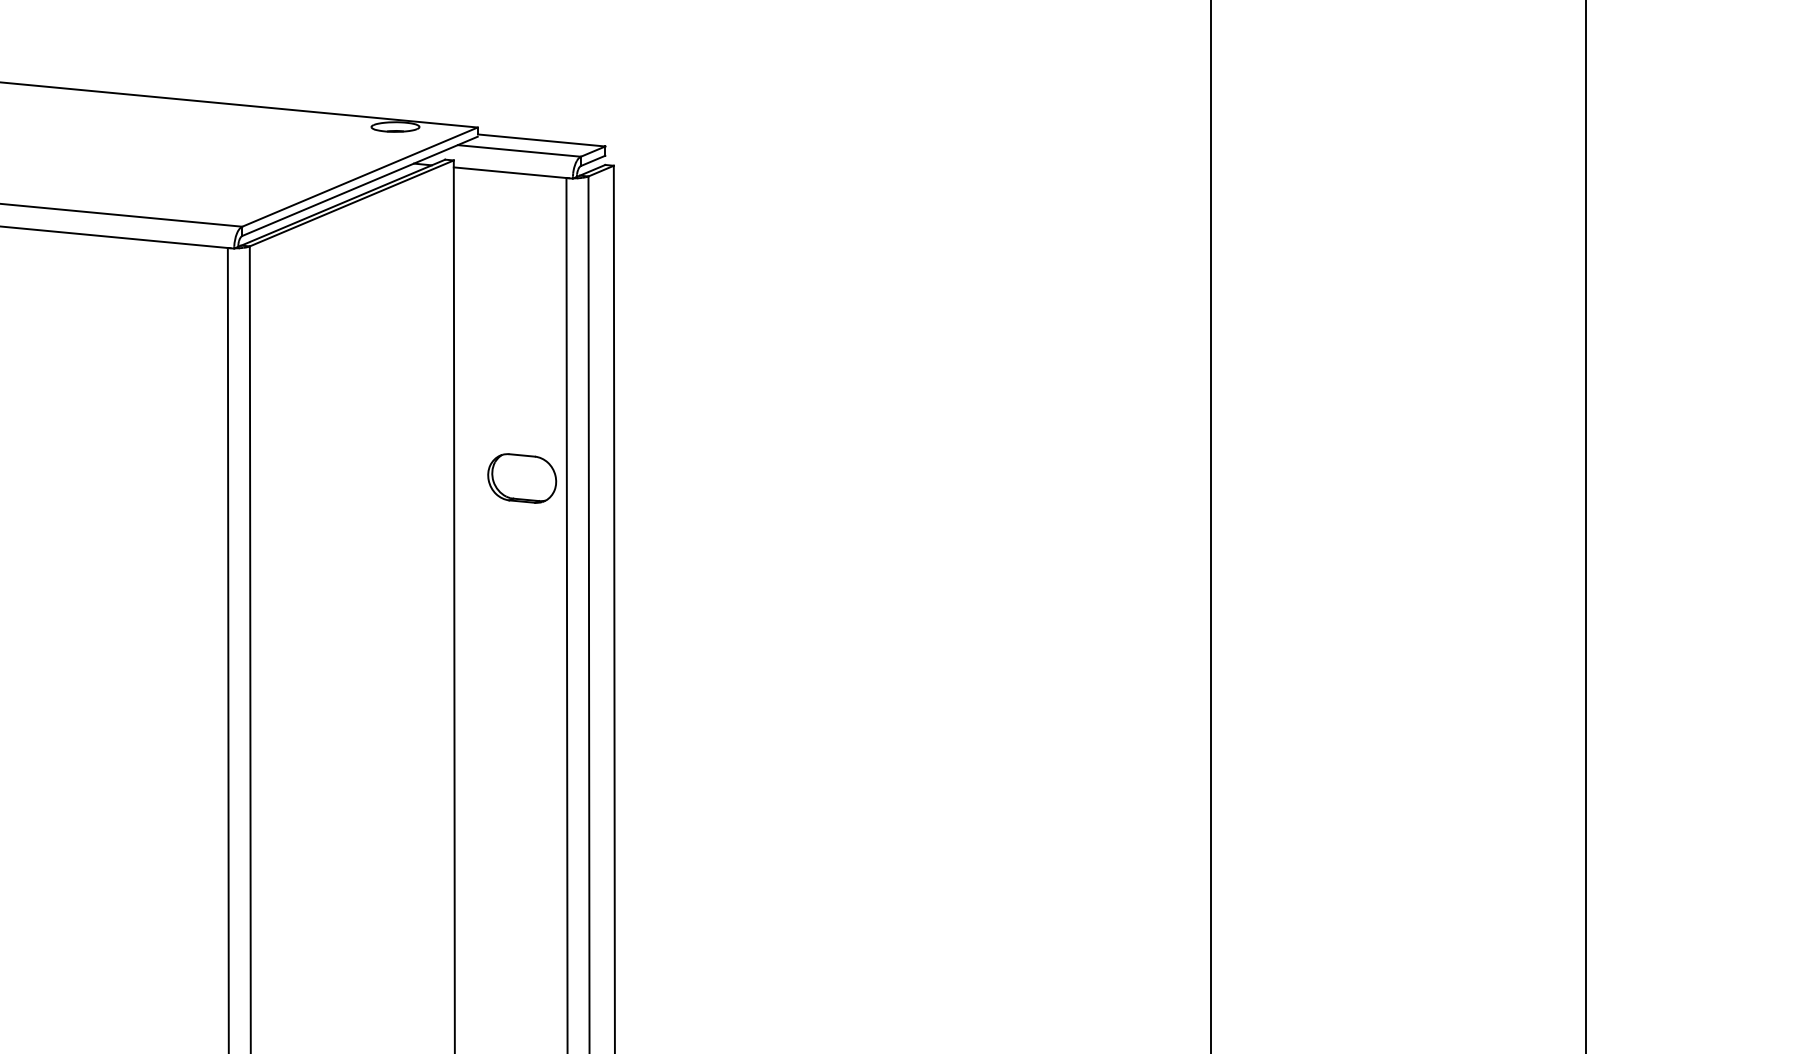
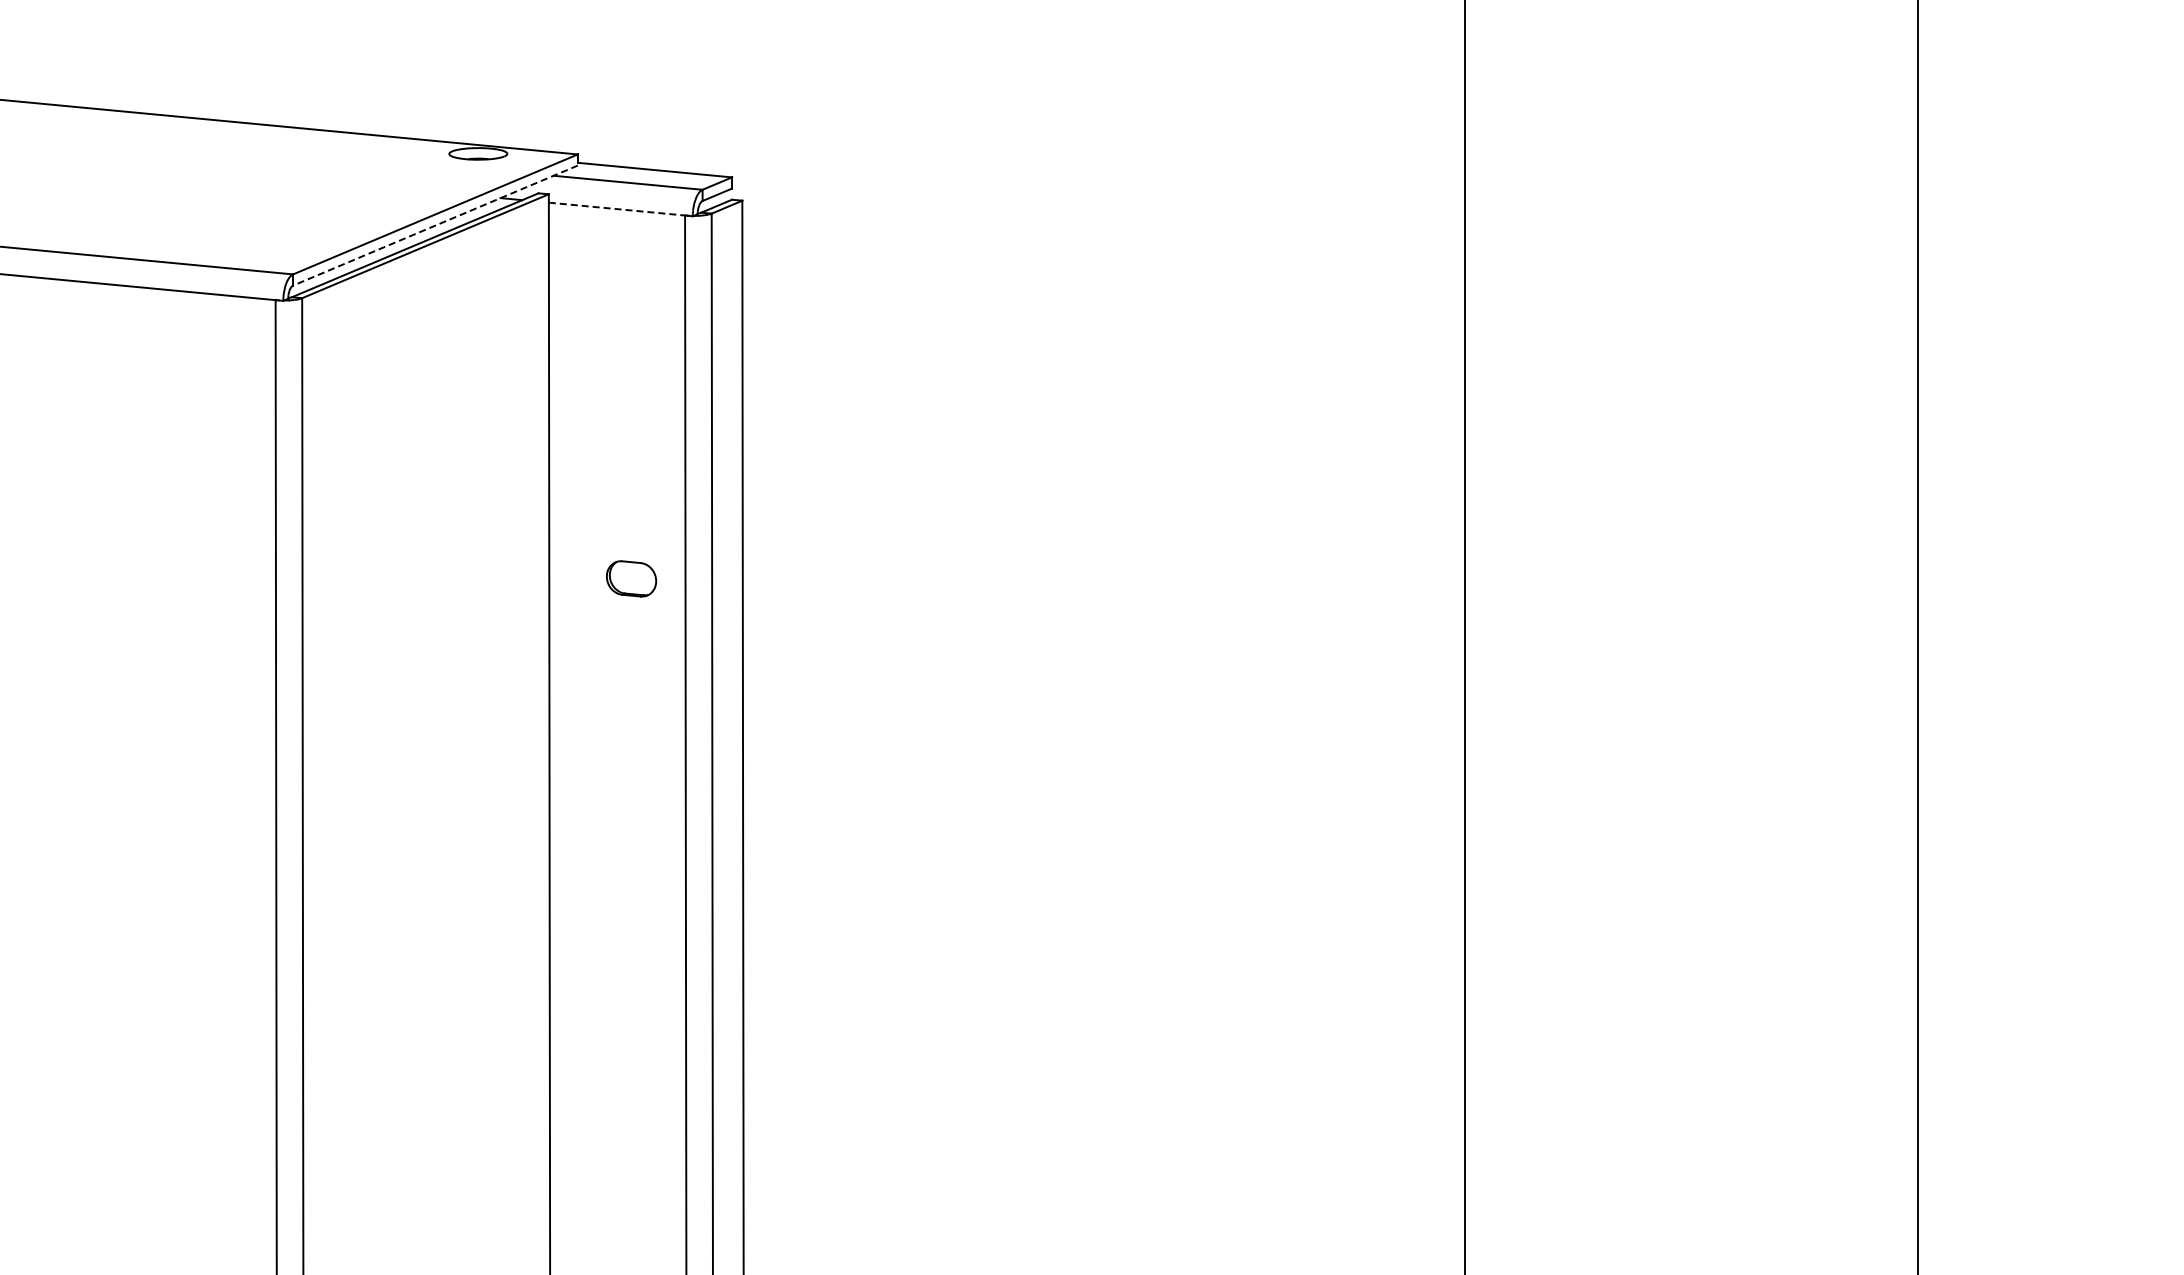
line: (510, 173) -> (617, 209), solid -> dashed
line: (360, 186) -> (435, 225), solid -> dashed
part: (522, 478) -> (631, 578), size x0.6

